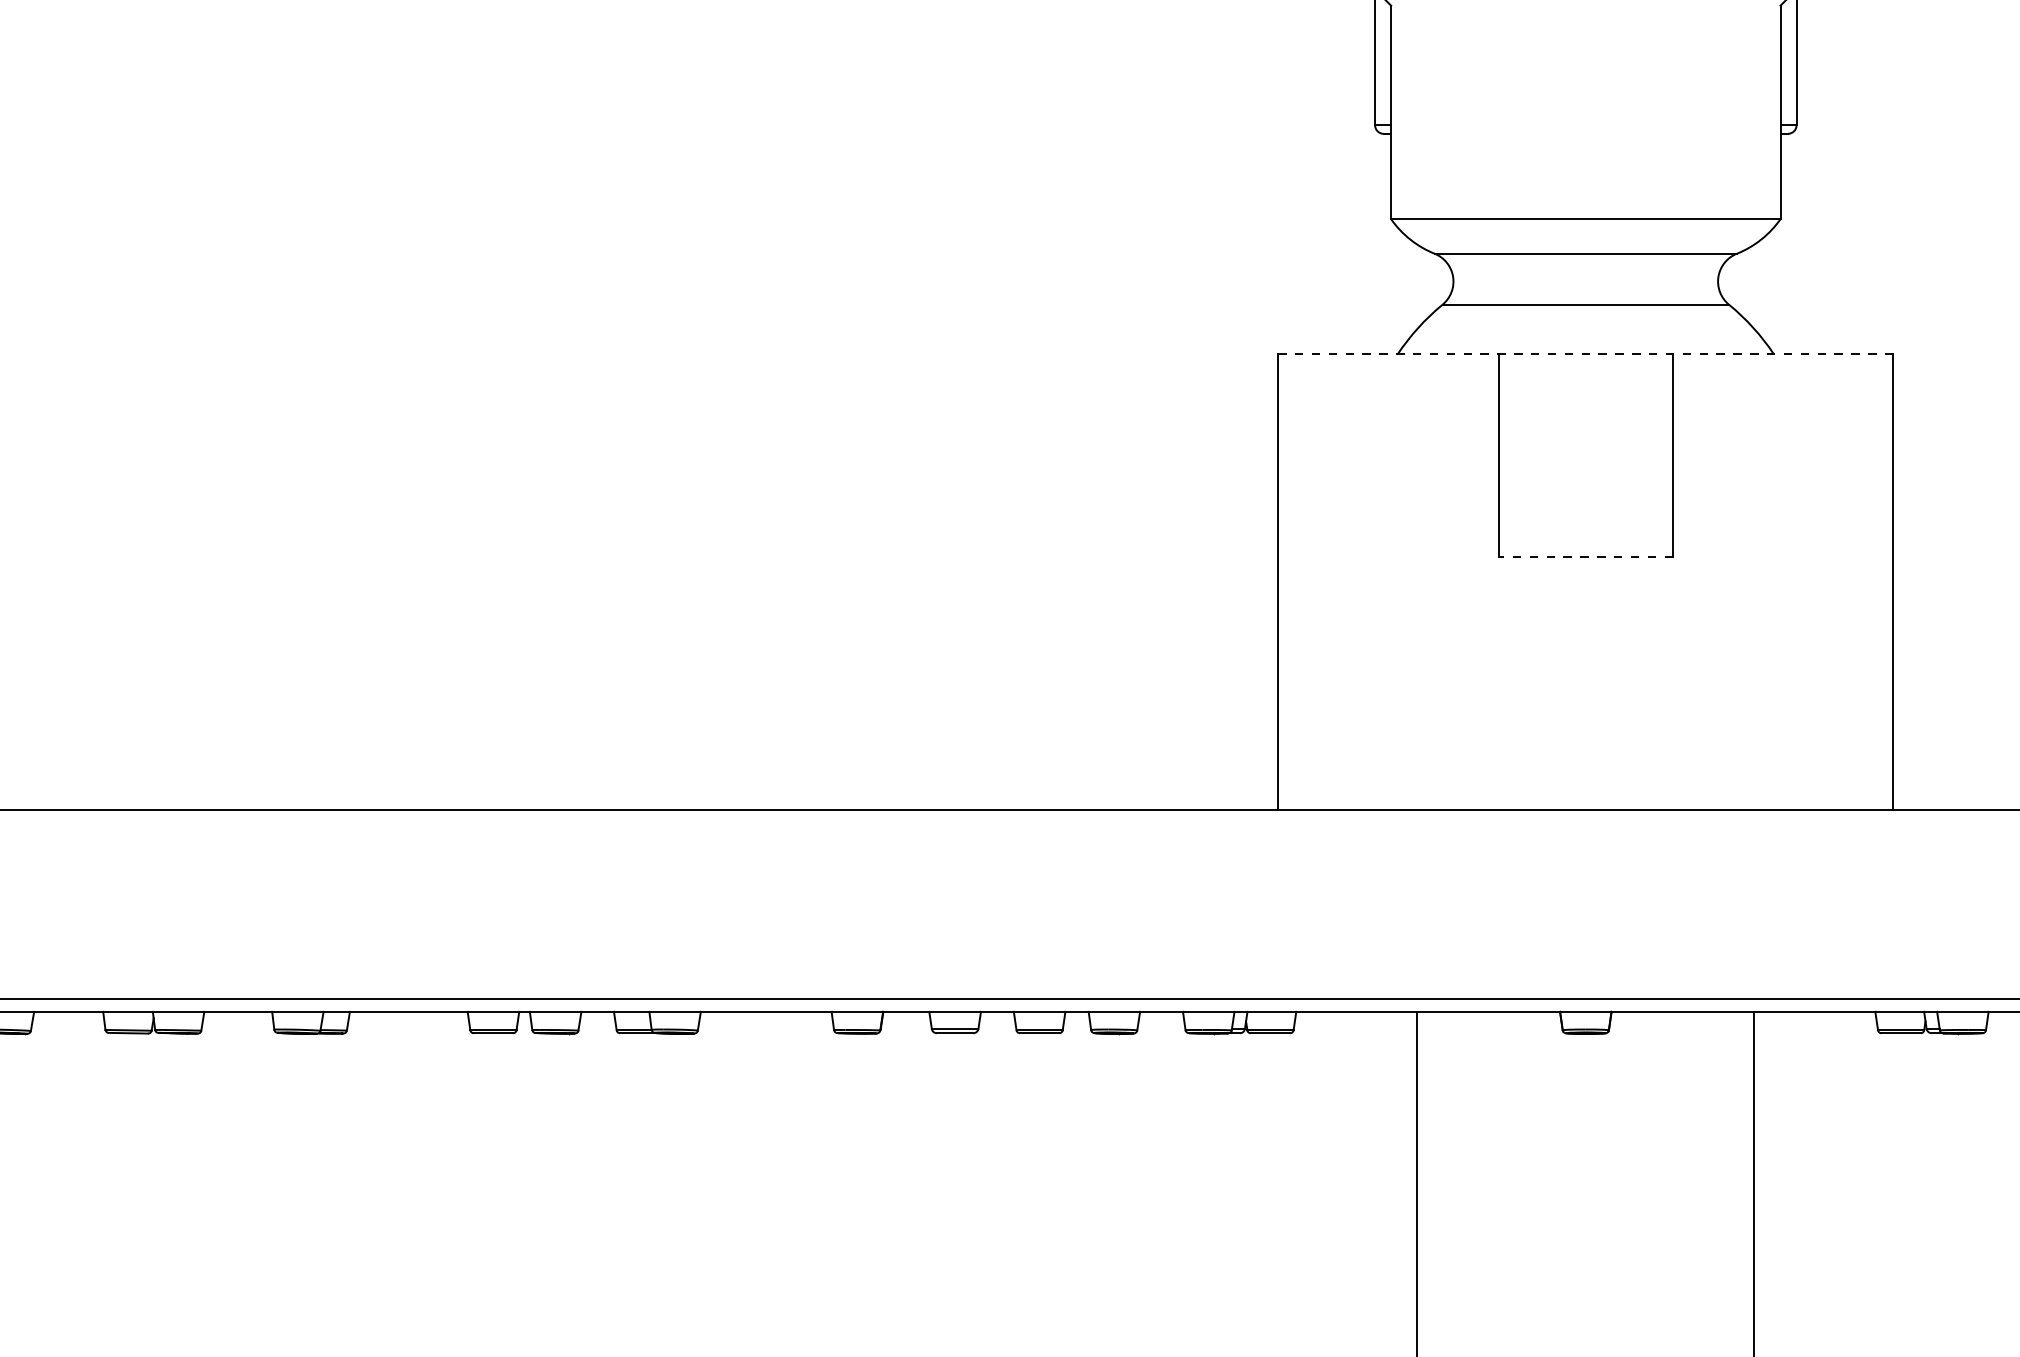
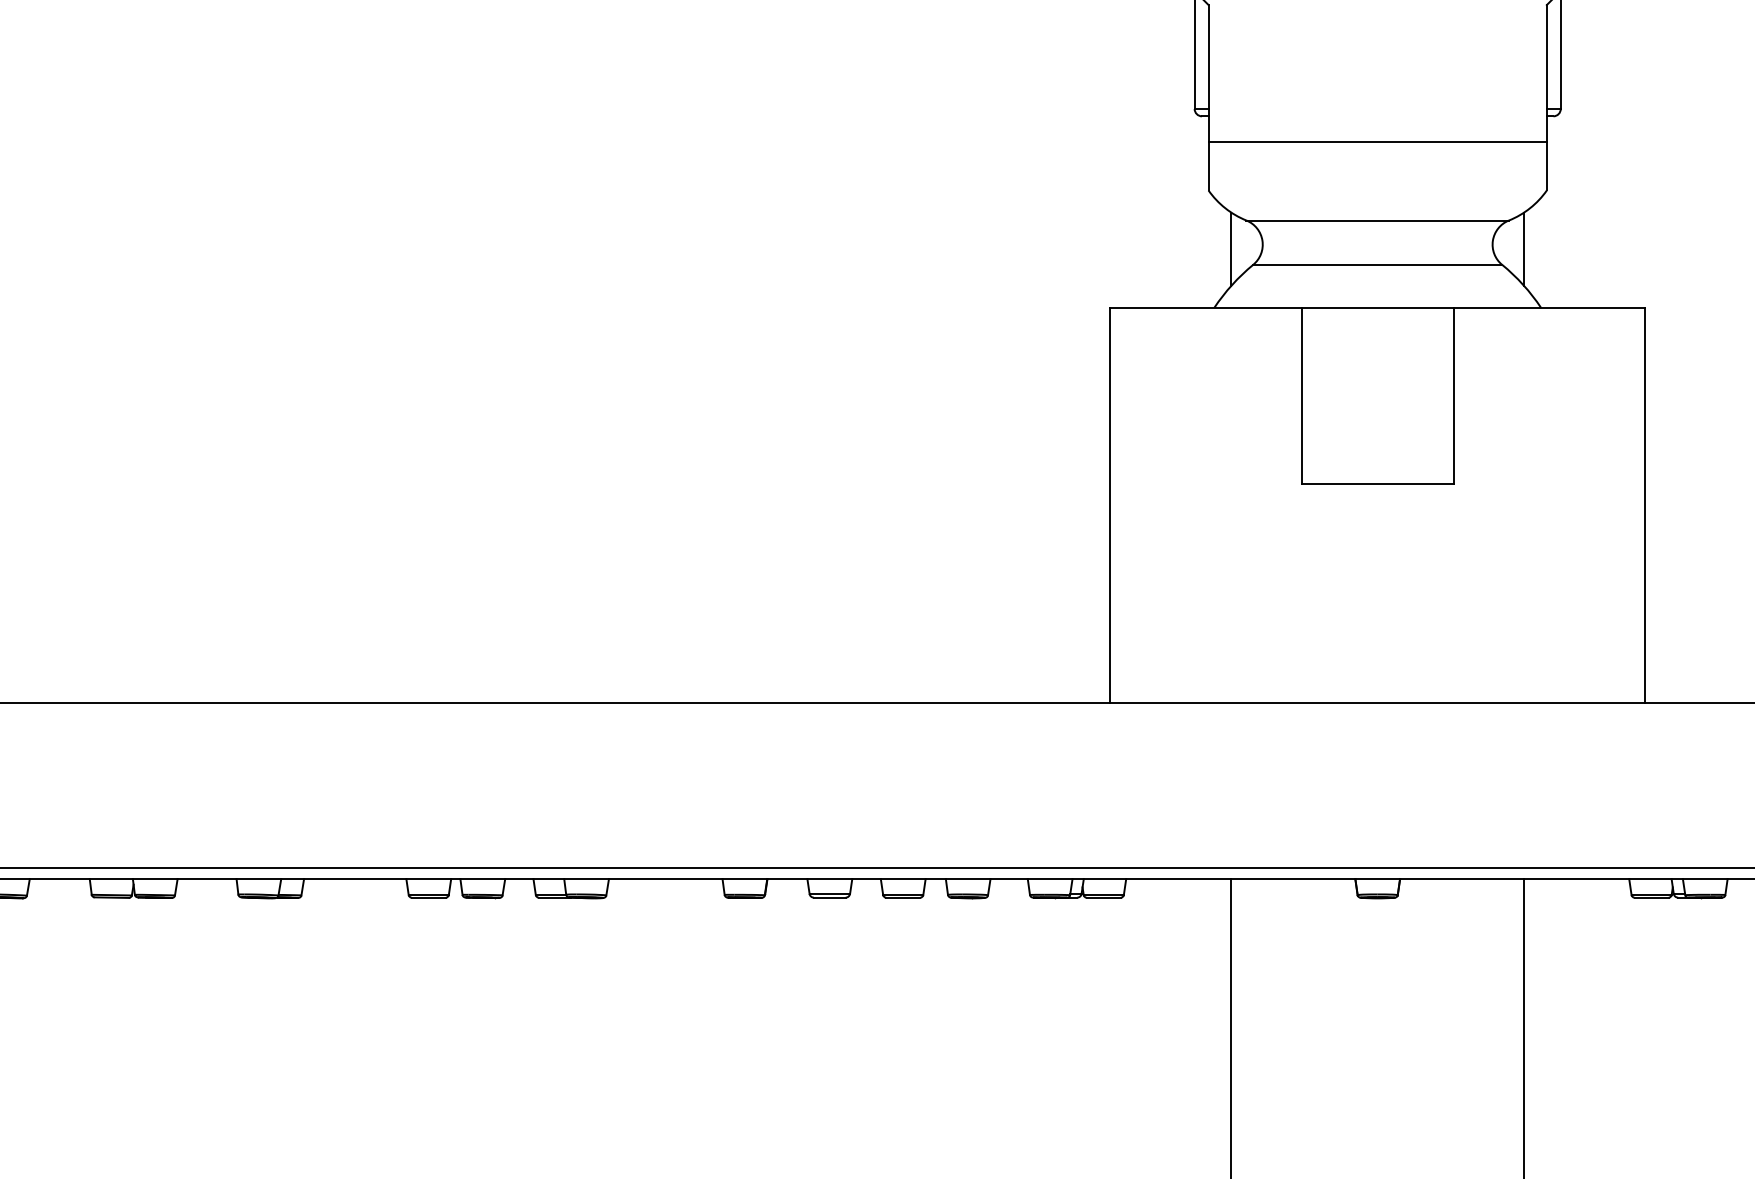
line: (1585, 219) -> (1377, 142), moved
line: (1417, 286) -> (1231, 248), added
line: (1754, 286) -> (1524, 248), added
line: (1585, 354) -> (1377, 308), dashed -> solid
line: (1585, 556) -> (1377, 483), dashed -> solid

